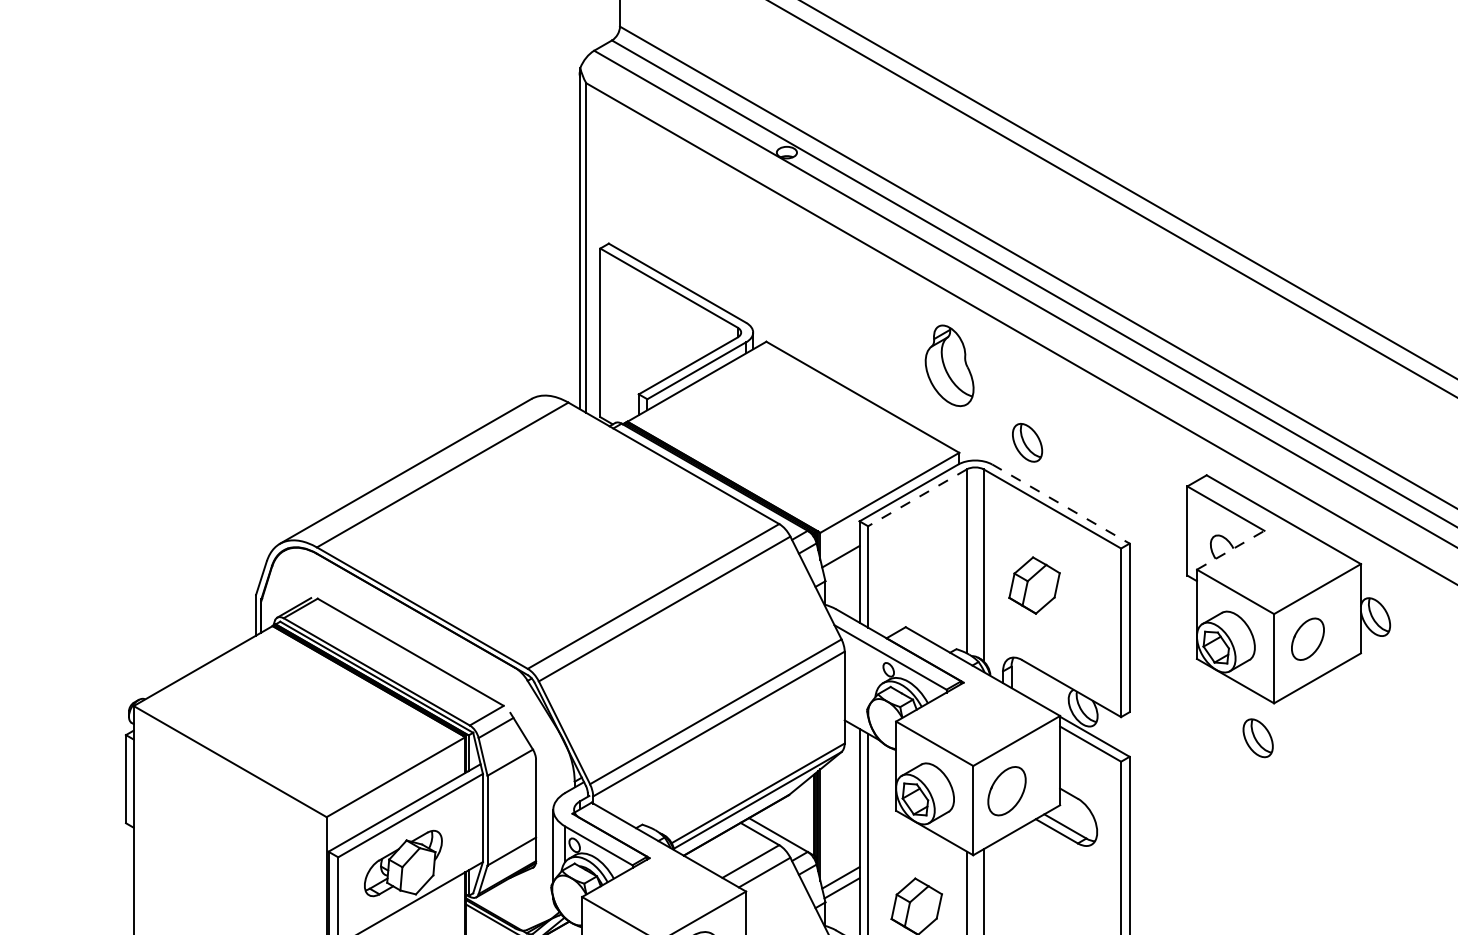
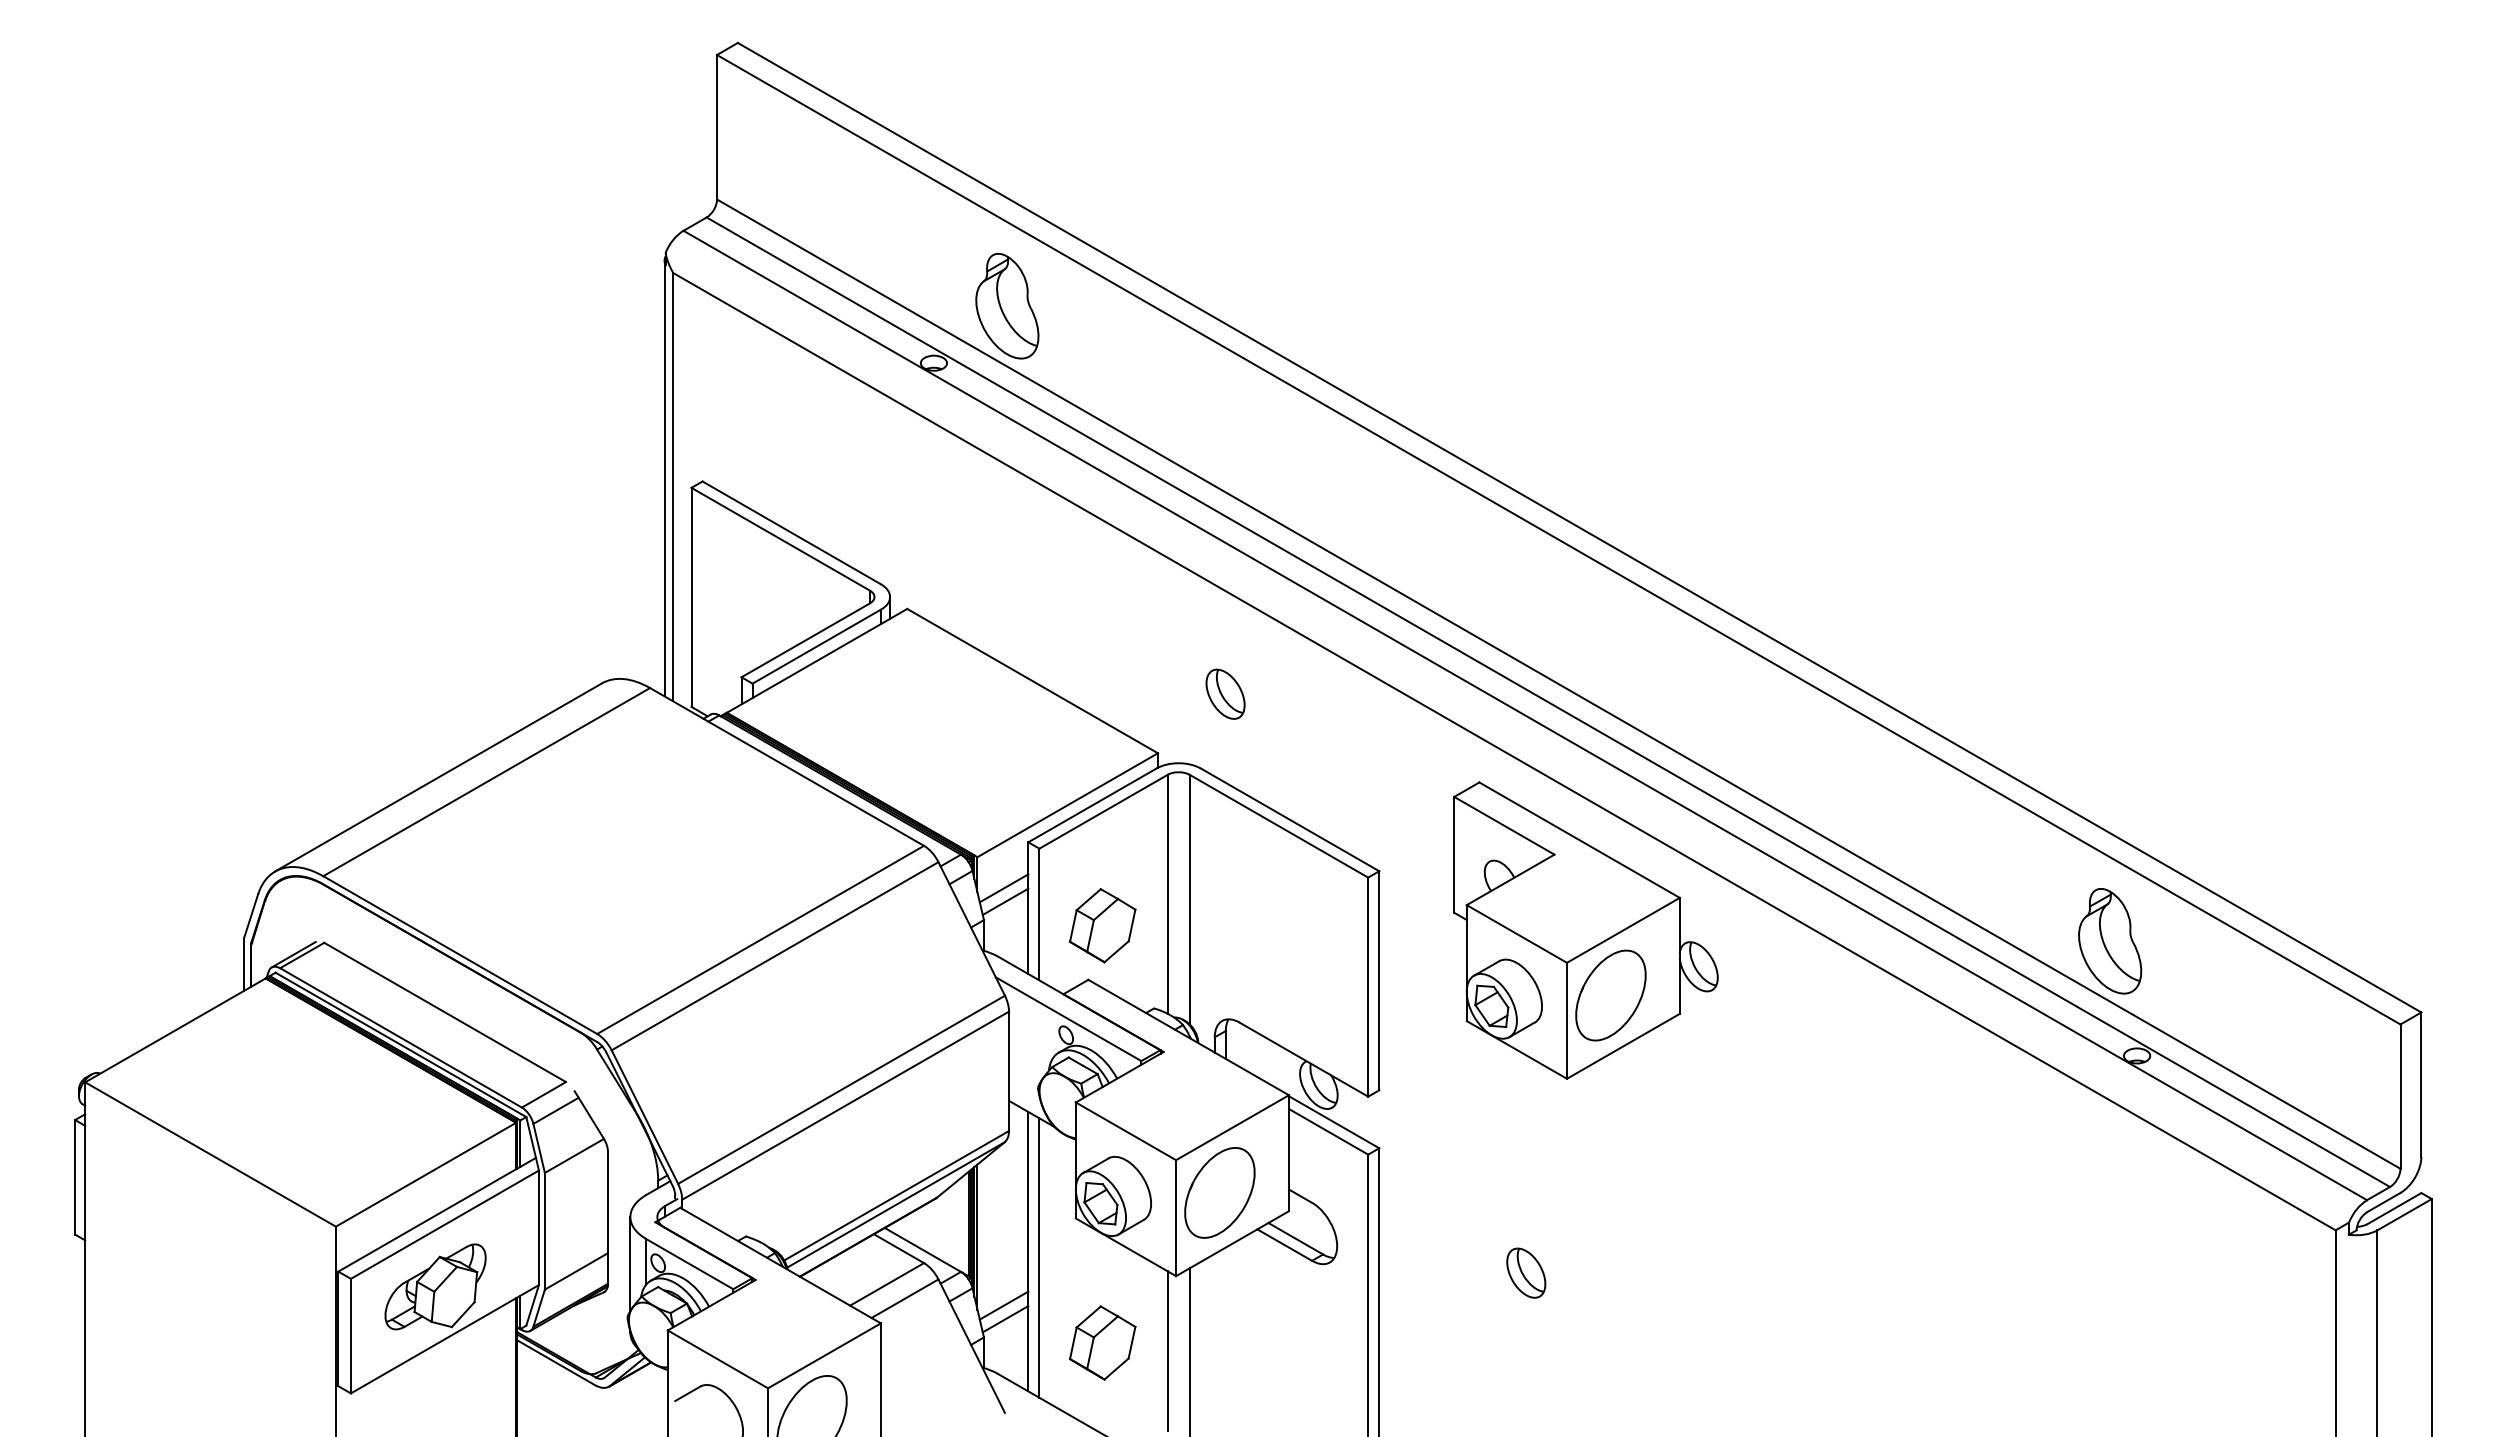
part: (949, 366) -> (1007, 306), moved
part: (1027, 442) -> (1225, 693), moved
line: (917, 498) -> (1103, 812), dashed -> solid
line: (1061, 503) -> (1290, 819), dashed -> solid
line: (1230, 549) -> (1510, 879), dashed -> solid
line: (841, 566) -> (1005, 901), added
part: (1034, 585) -> (1102, 925), moved
part: (1307, 639) -> (1610, 995), size x1.67
part: (1258, 737) -> (1526, 1272), moved
part: (1006, 790) -> (1219, 1192), size x1.43

